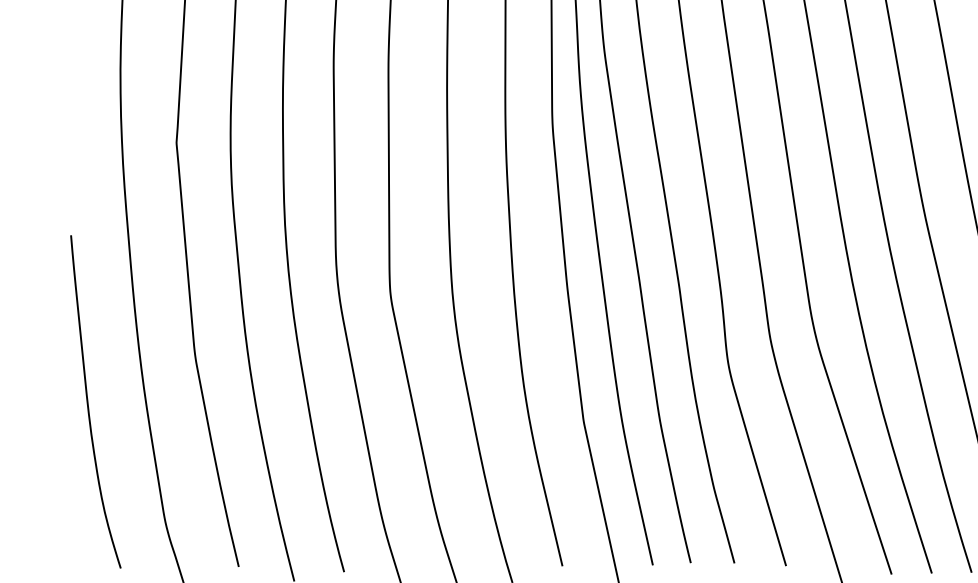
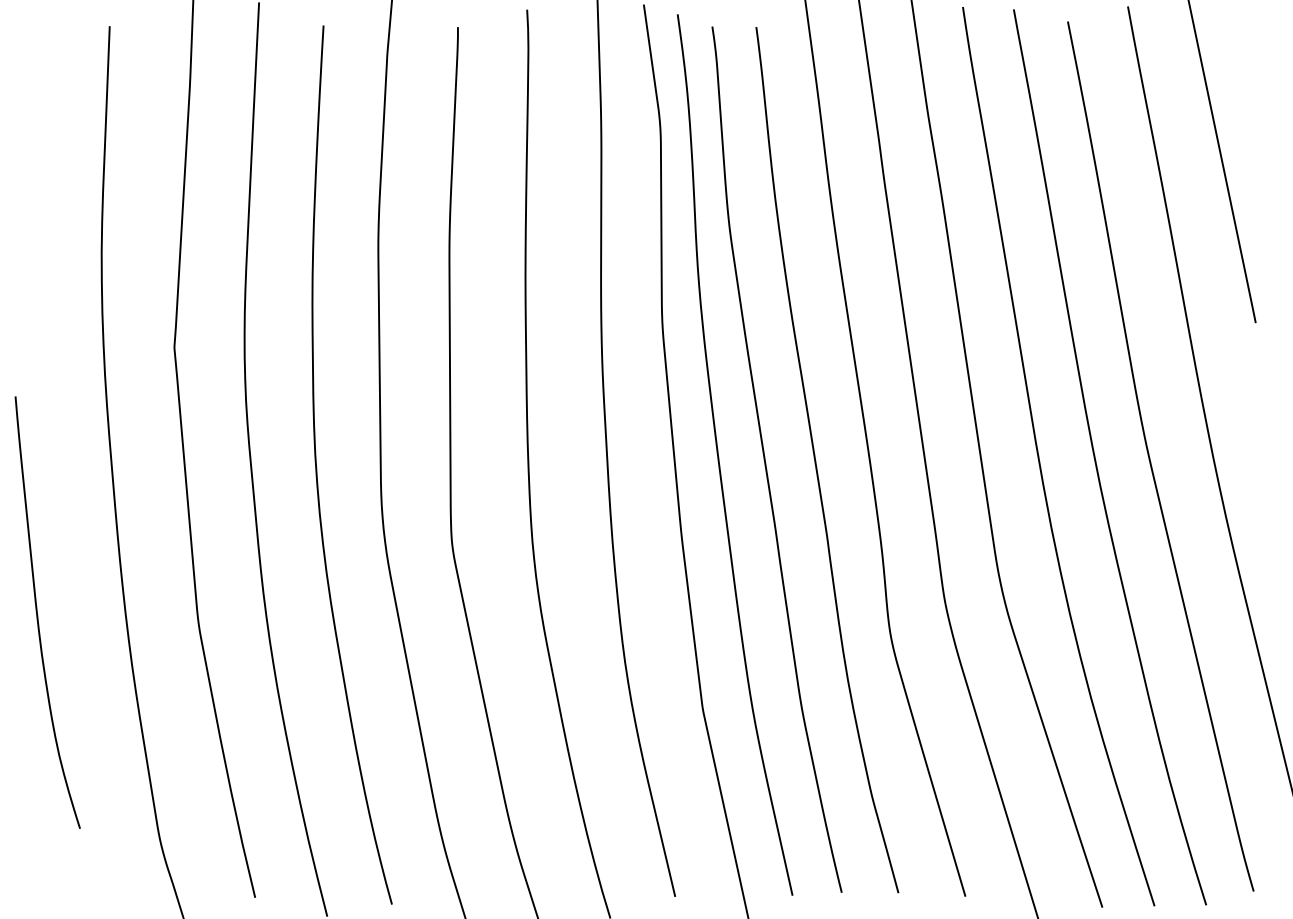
curve: (88, 404) -> (38, 615), moved

